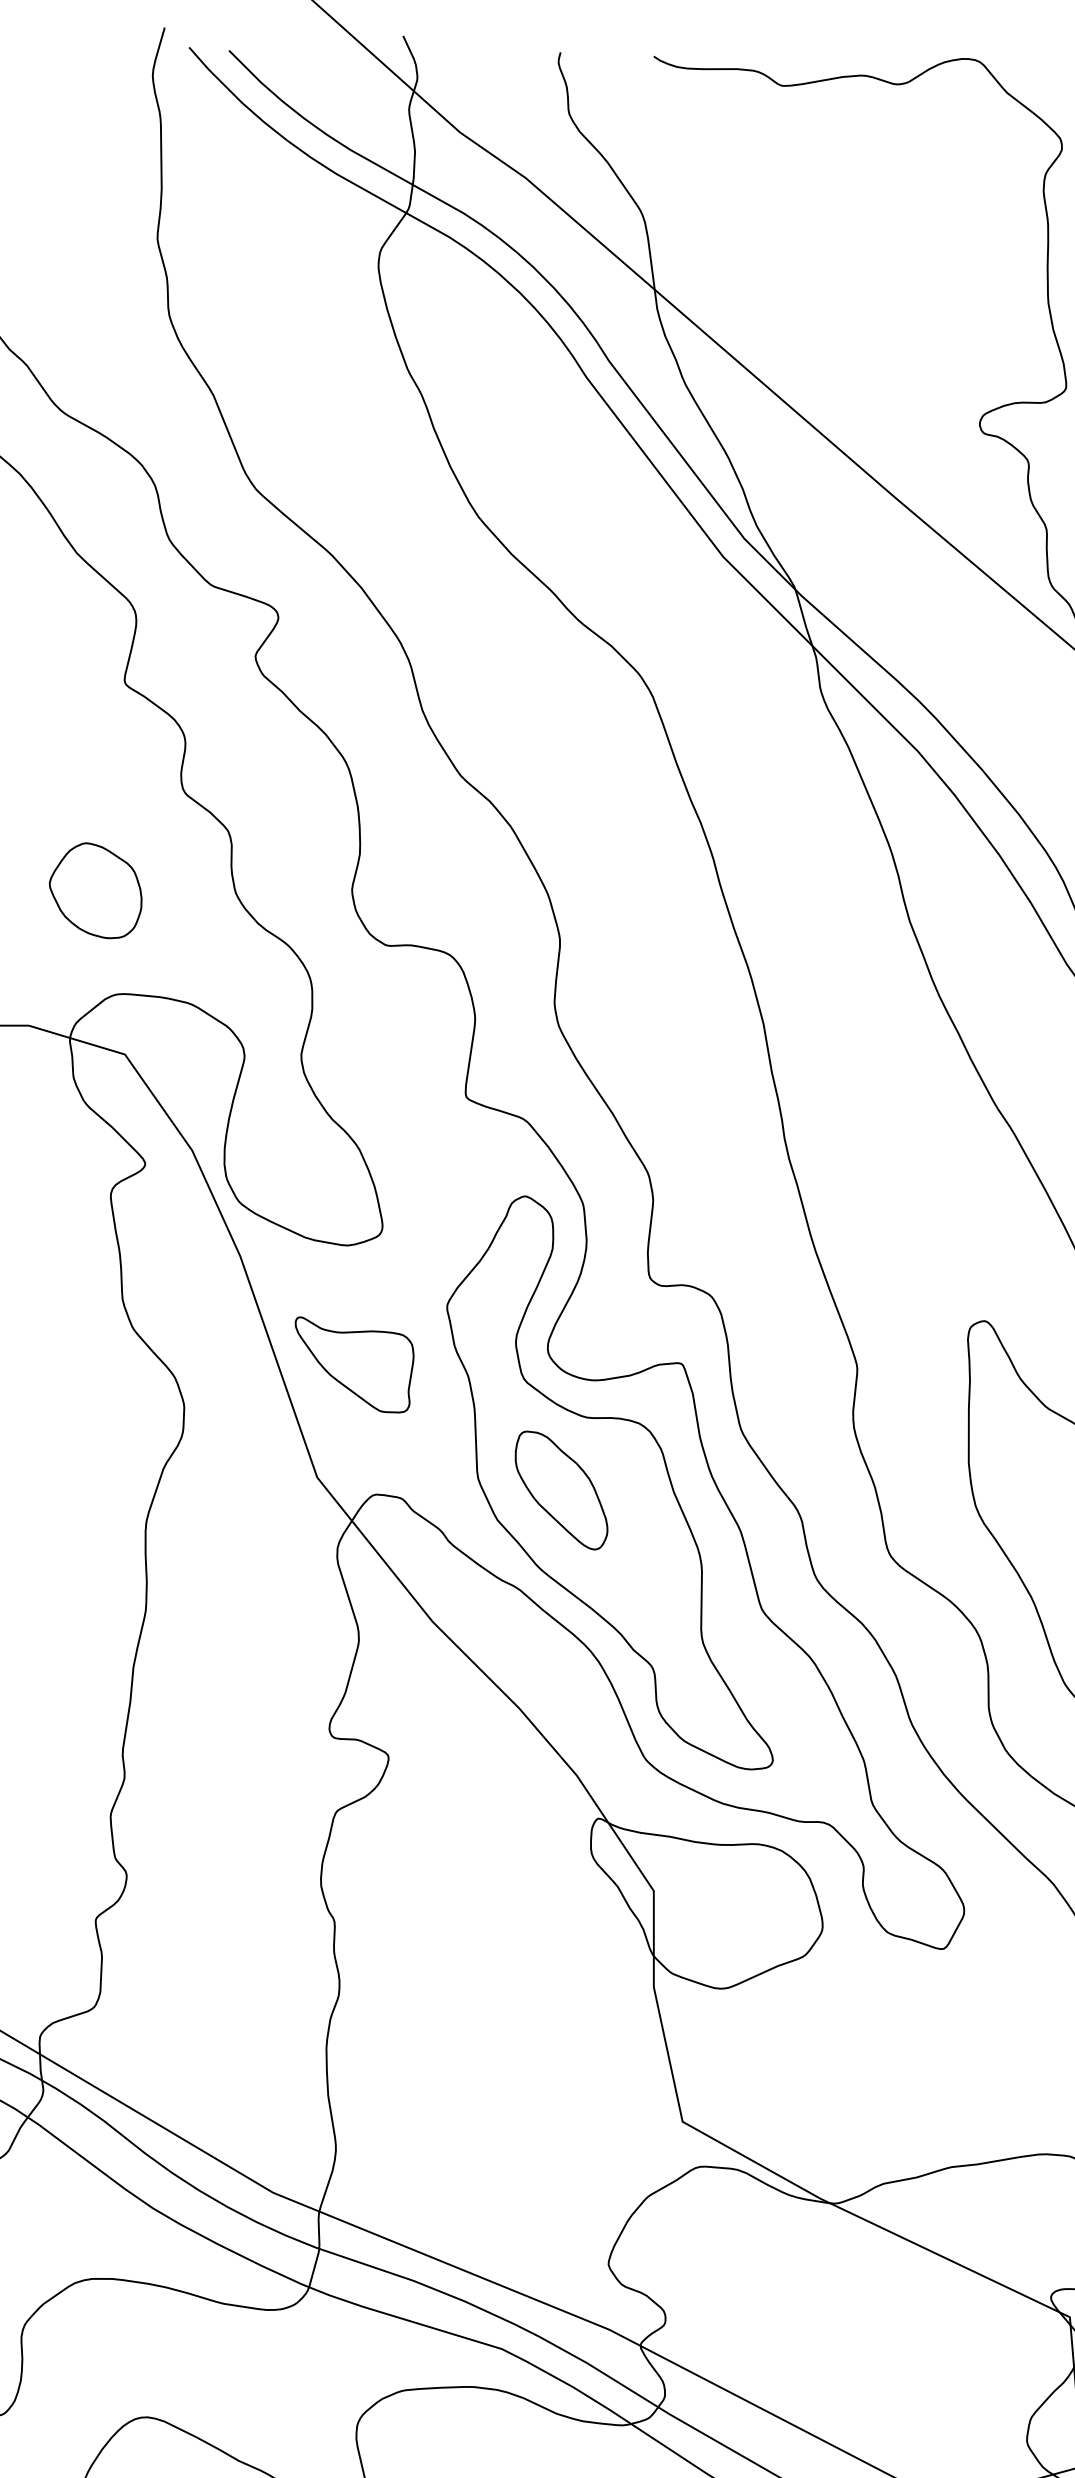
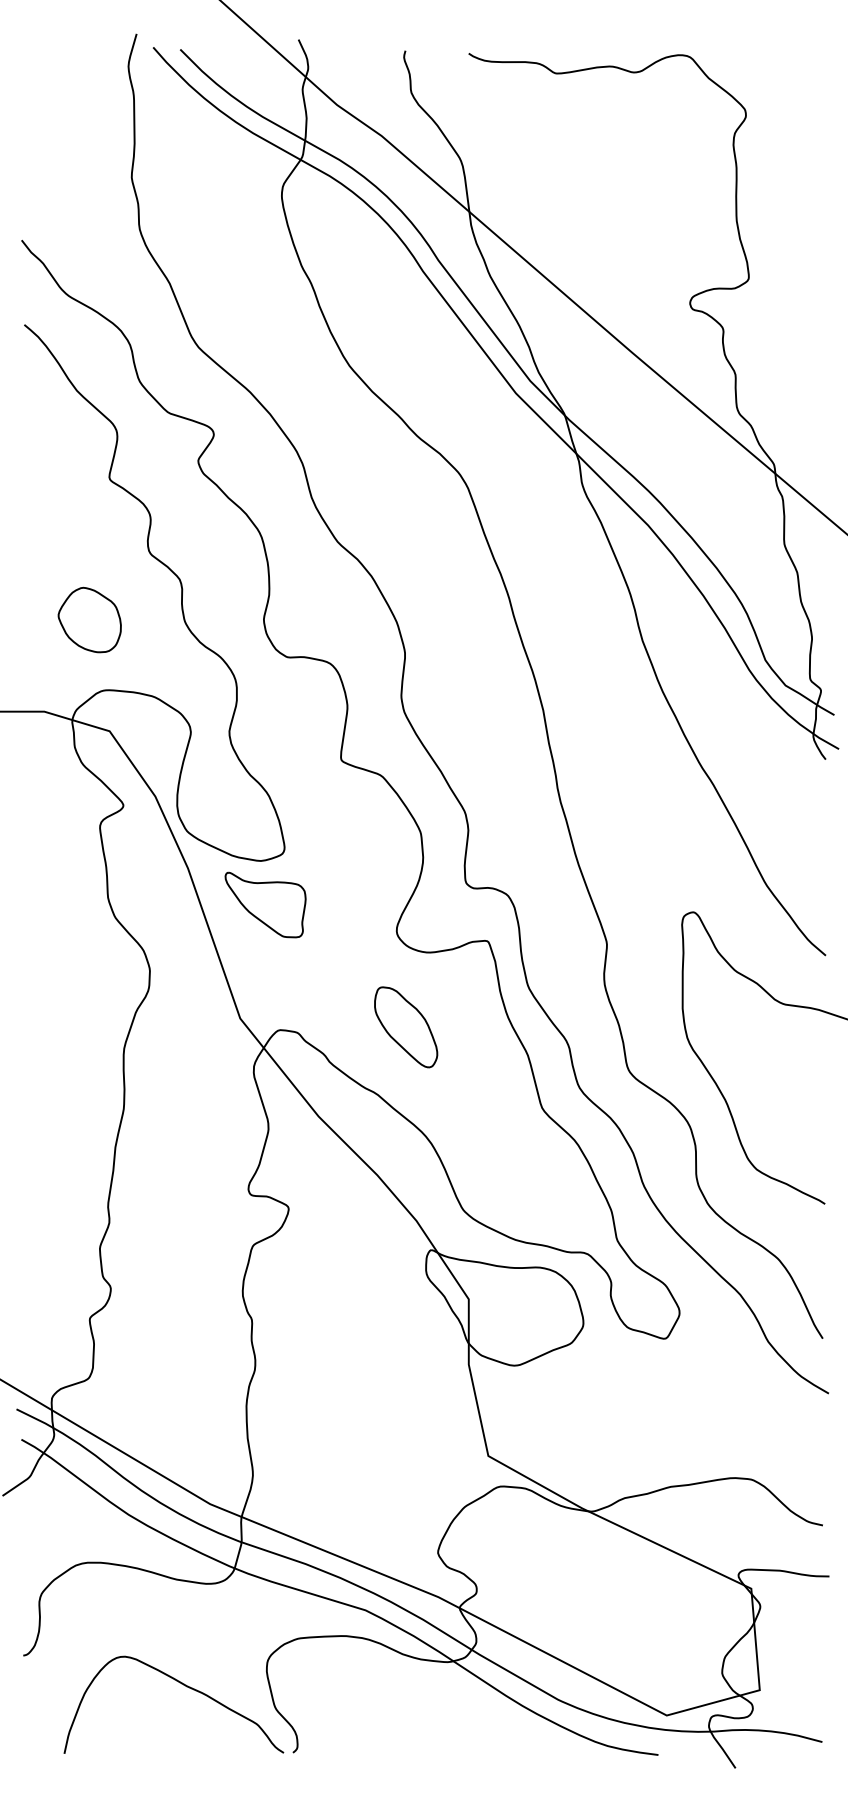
part: (354, 1364) -> (265, 904), moved
part: (609, 1481) -> (438, 1021), removed

